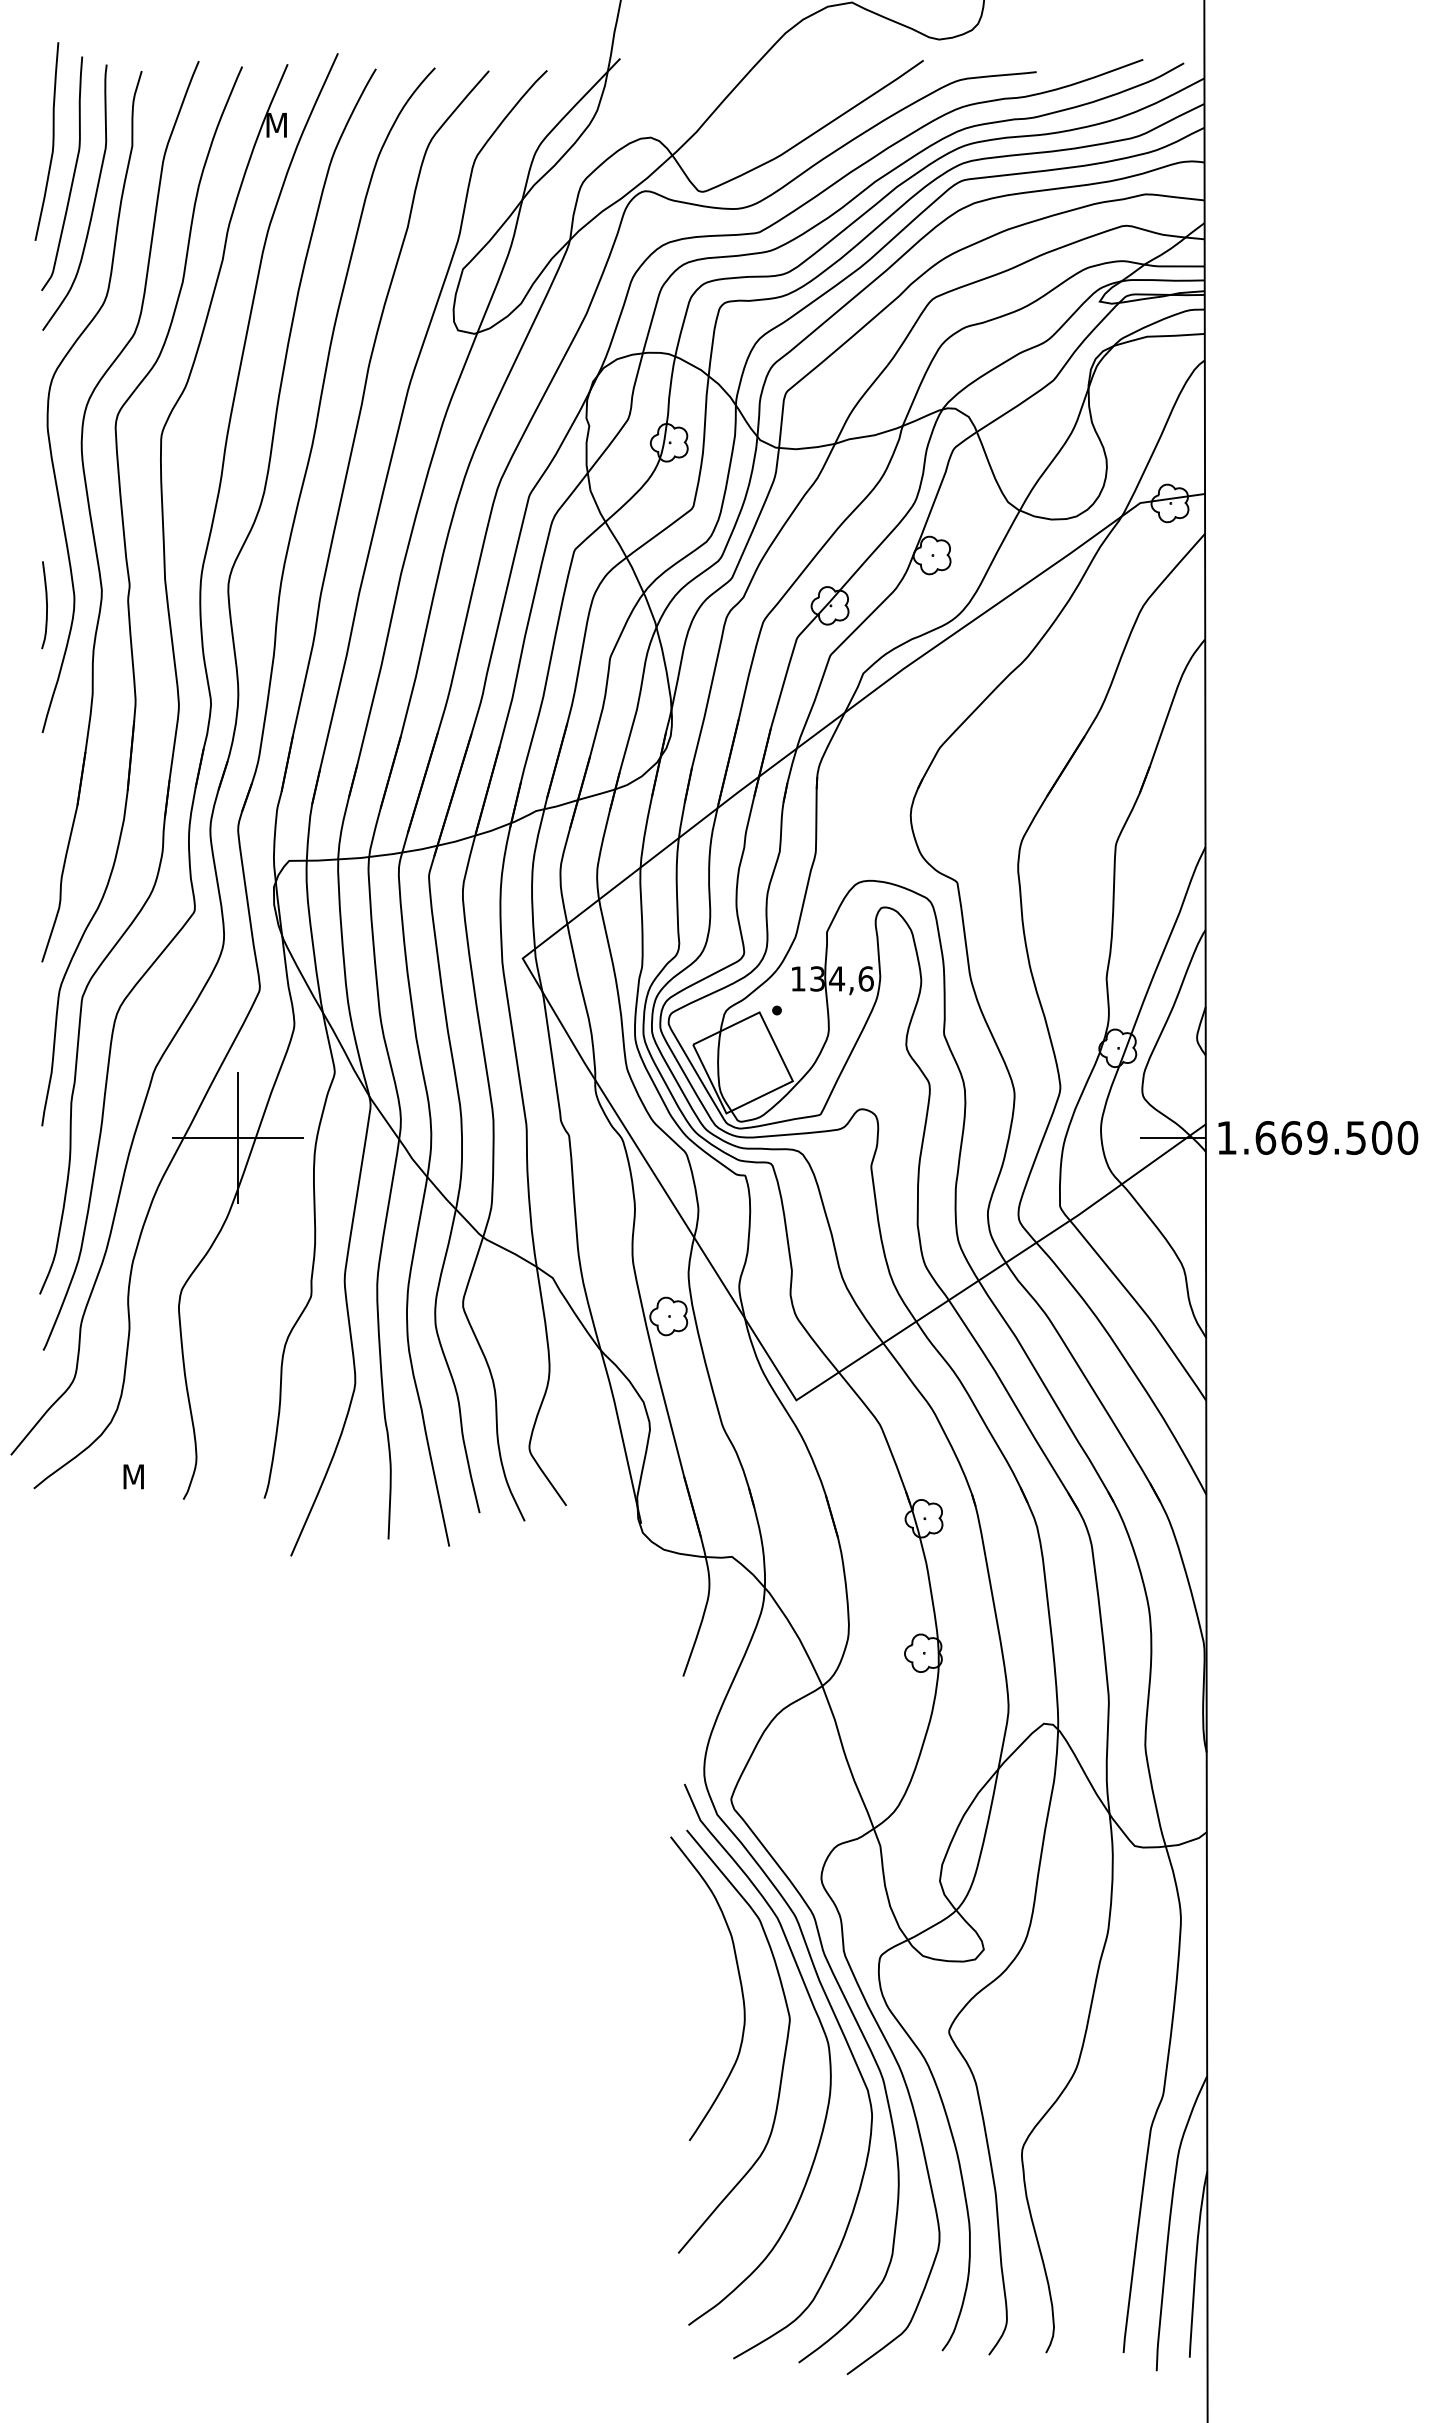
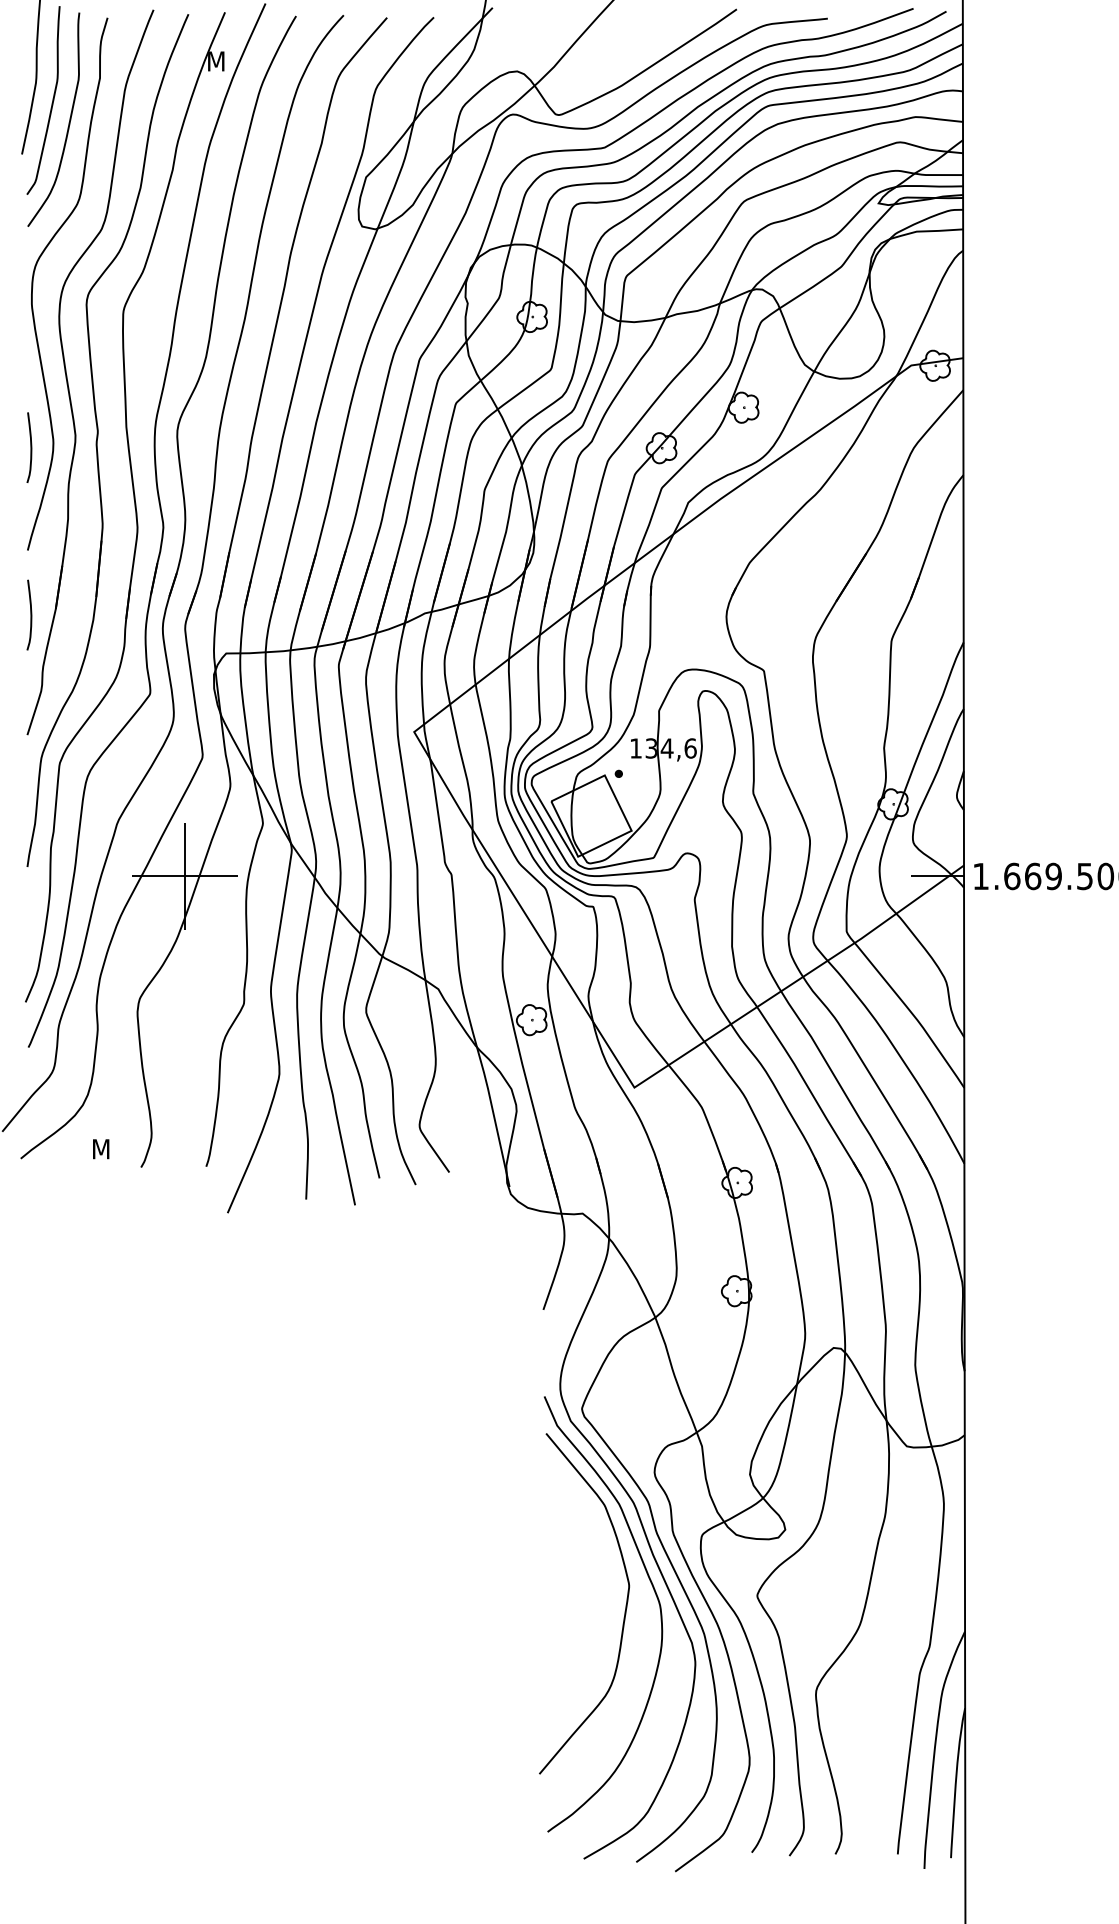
curve: (46, 813) -> (30, 615), added
curve: (739, 1981) -> (588, 1555), removed

